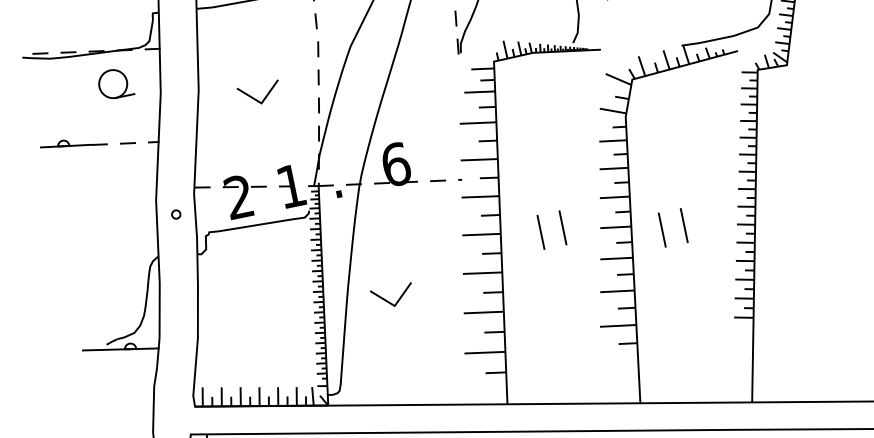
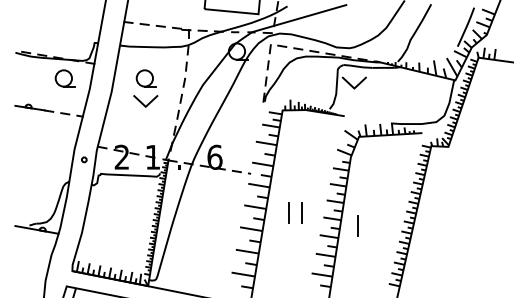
part: (251, 55) -> (145, 78), added
line: (682, 225) -> (370, 225), removed
line: (388, 300) -> (194, 233), removed

